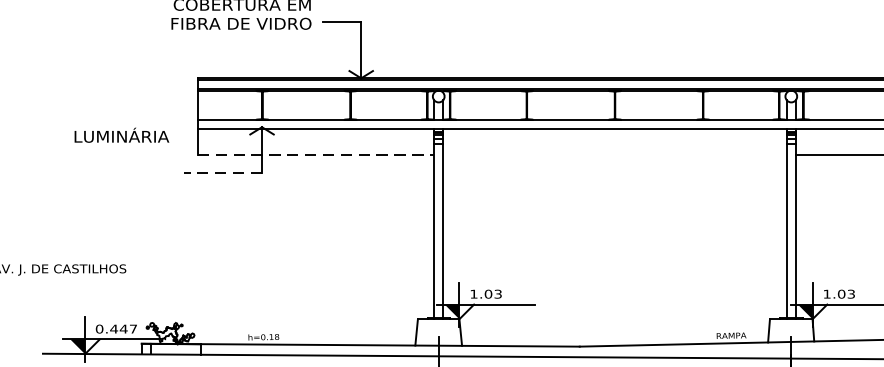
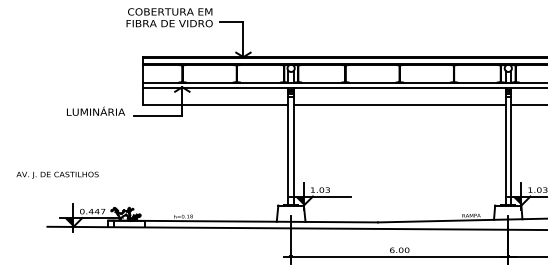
text: (121, 134) -> (95, 110), moved
line: (315, 155) -> (215, 104), dashed -> solid
line: (614, 155) -> (399, 104), added
line: (221, 173) -> (157, 115), dashed -> solid

